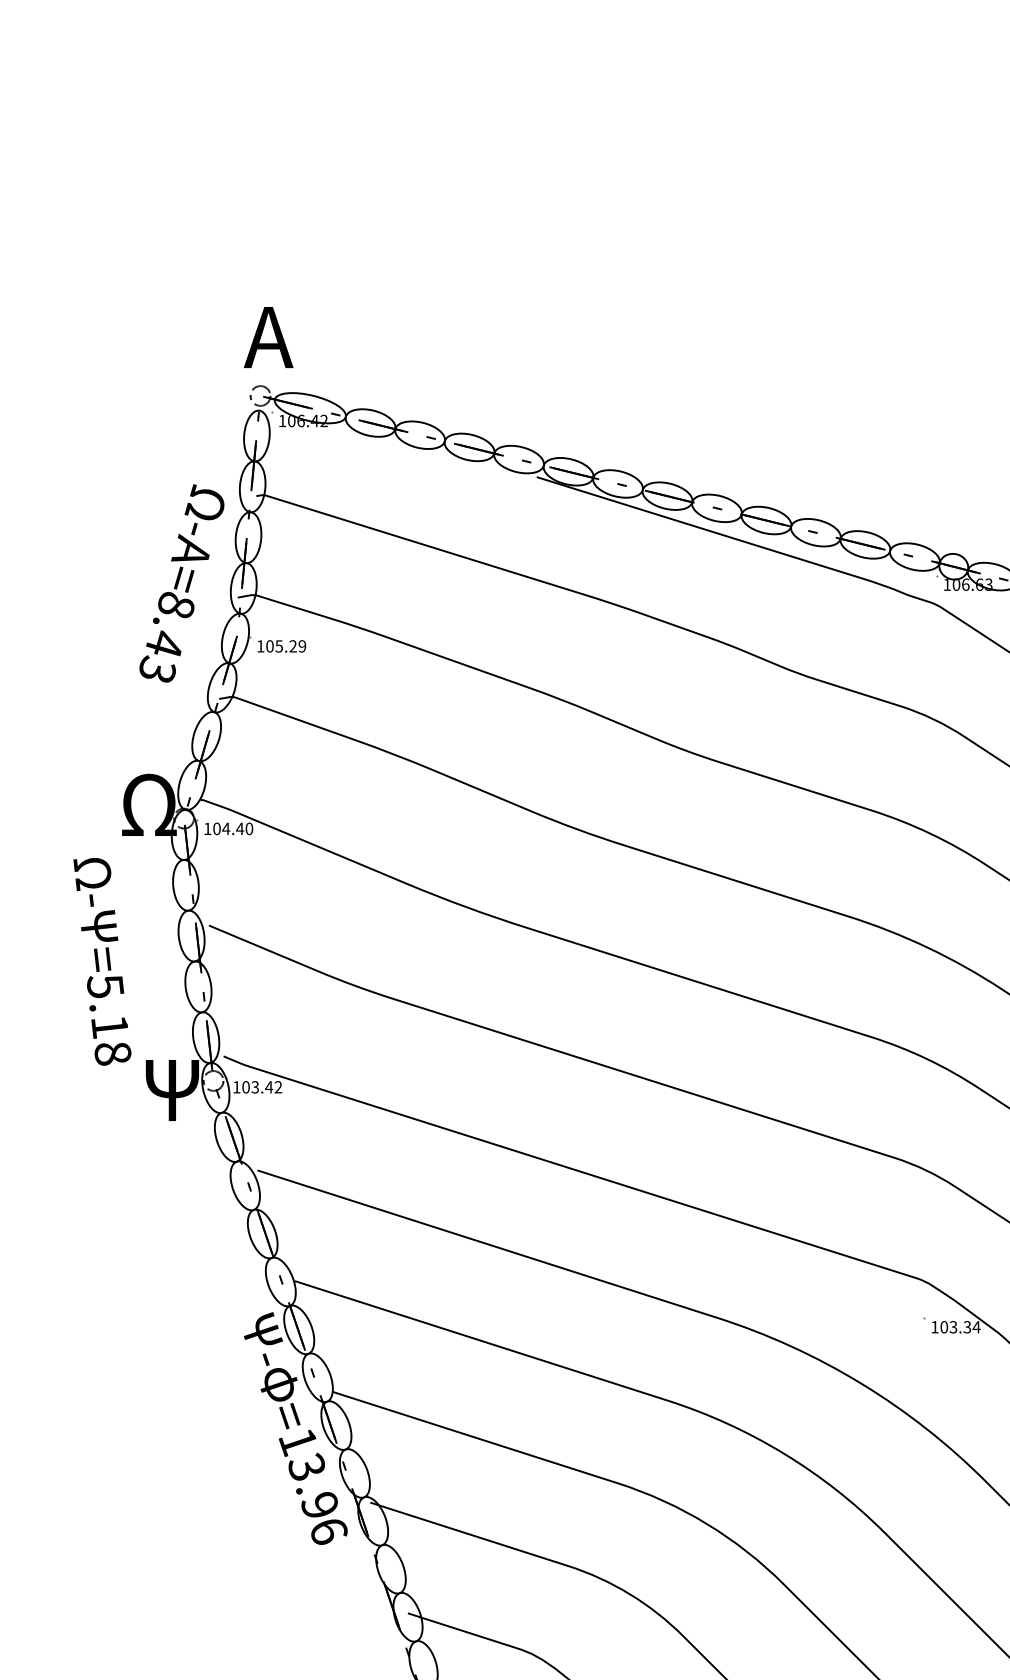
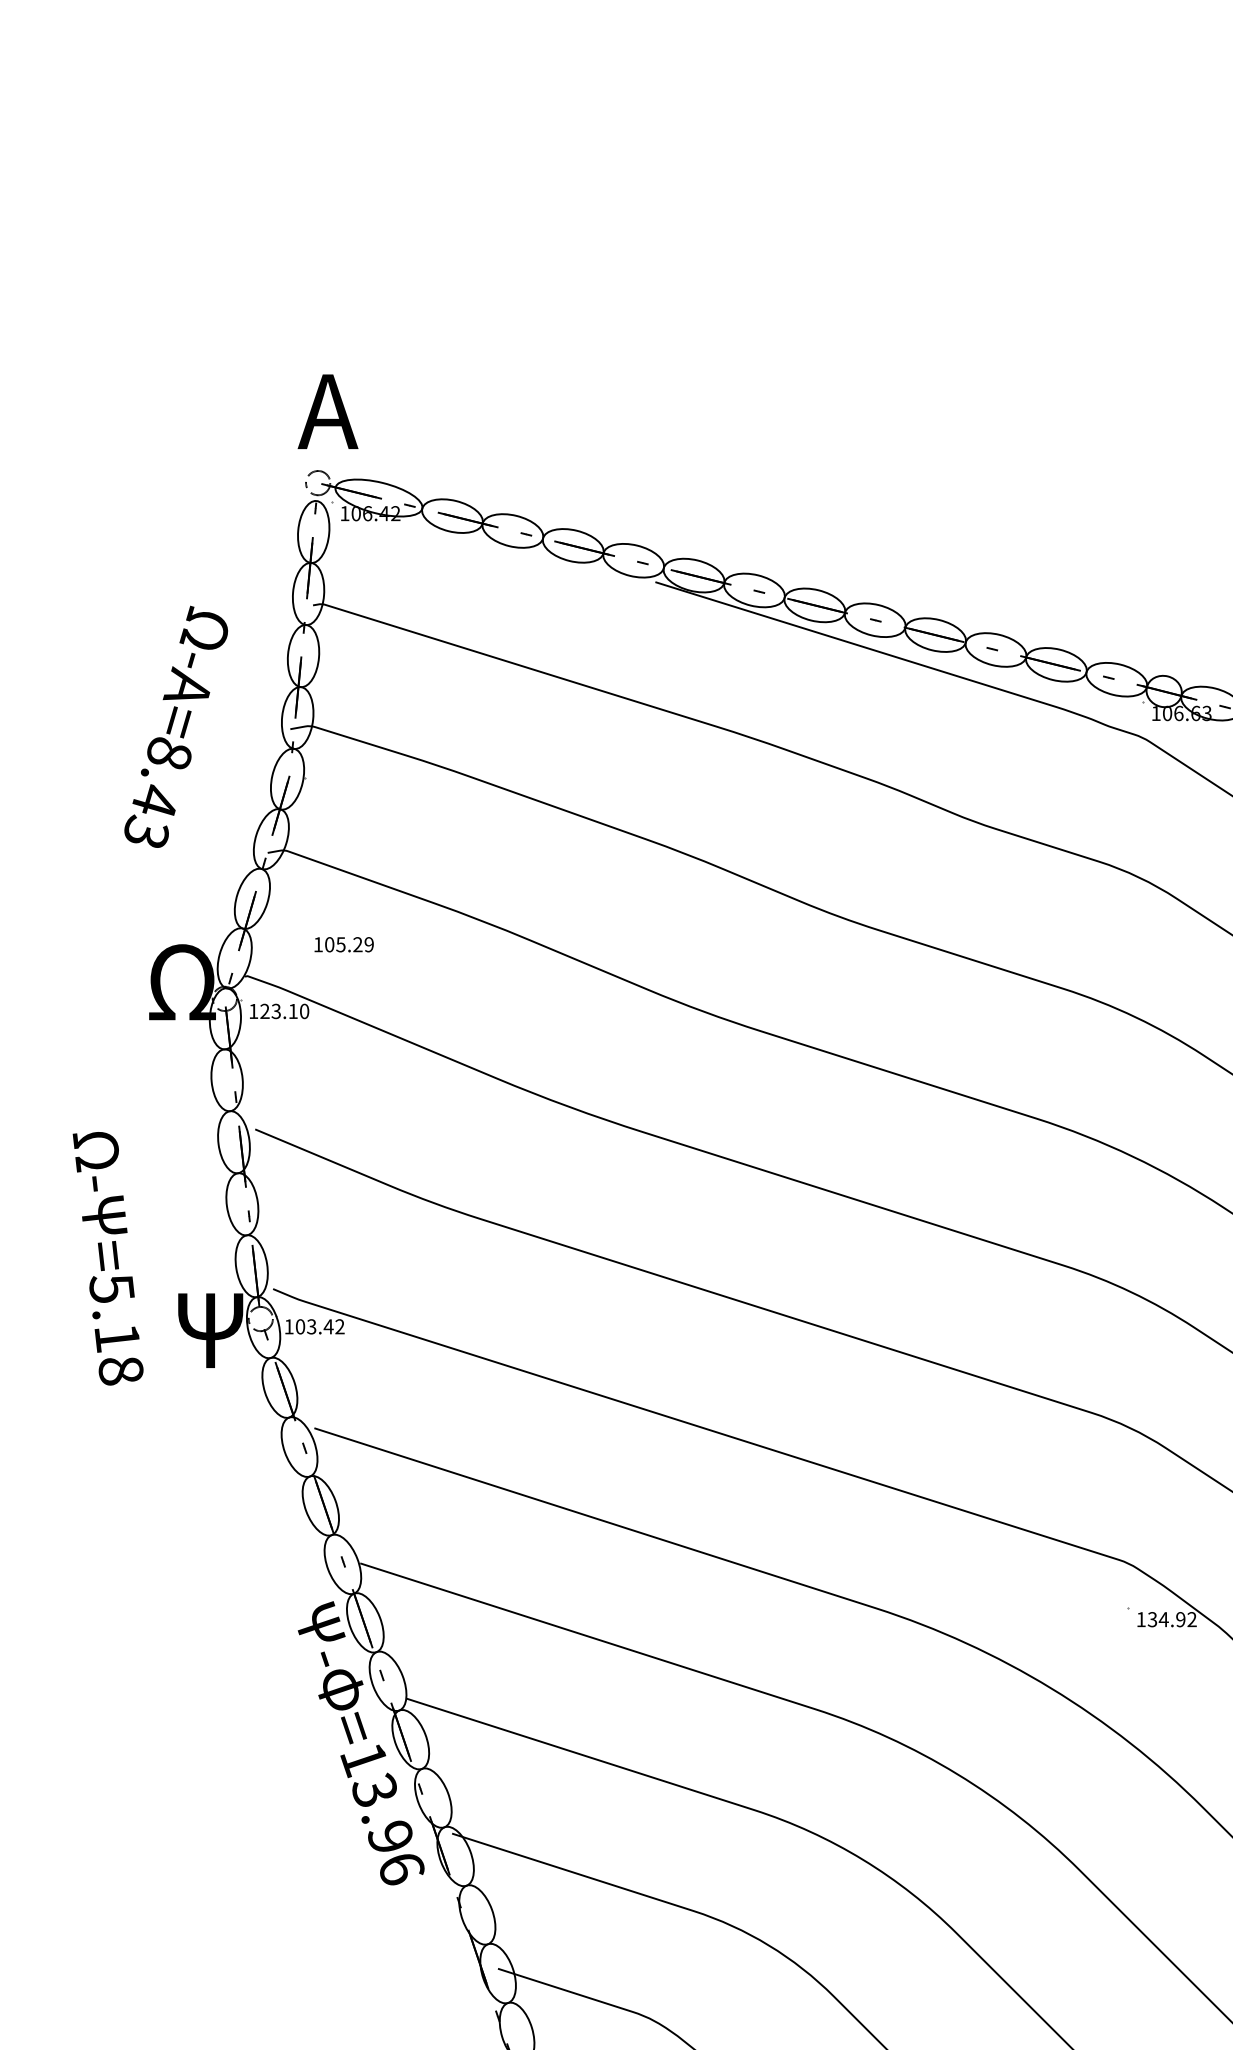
text: (181, 583) -> (175, 726), moved
text: (281, 646) -> (343, 944), moved
text: (228, 828) -> (279, 1011), 104.40 -> 123.10
text: (101, 961) -> (107, 1258), moved
text: (960, 1327) -> (1172, 1619), 103.34 -> 134.92

